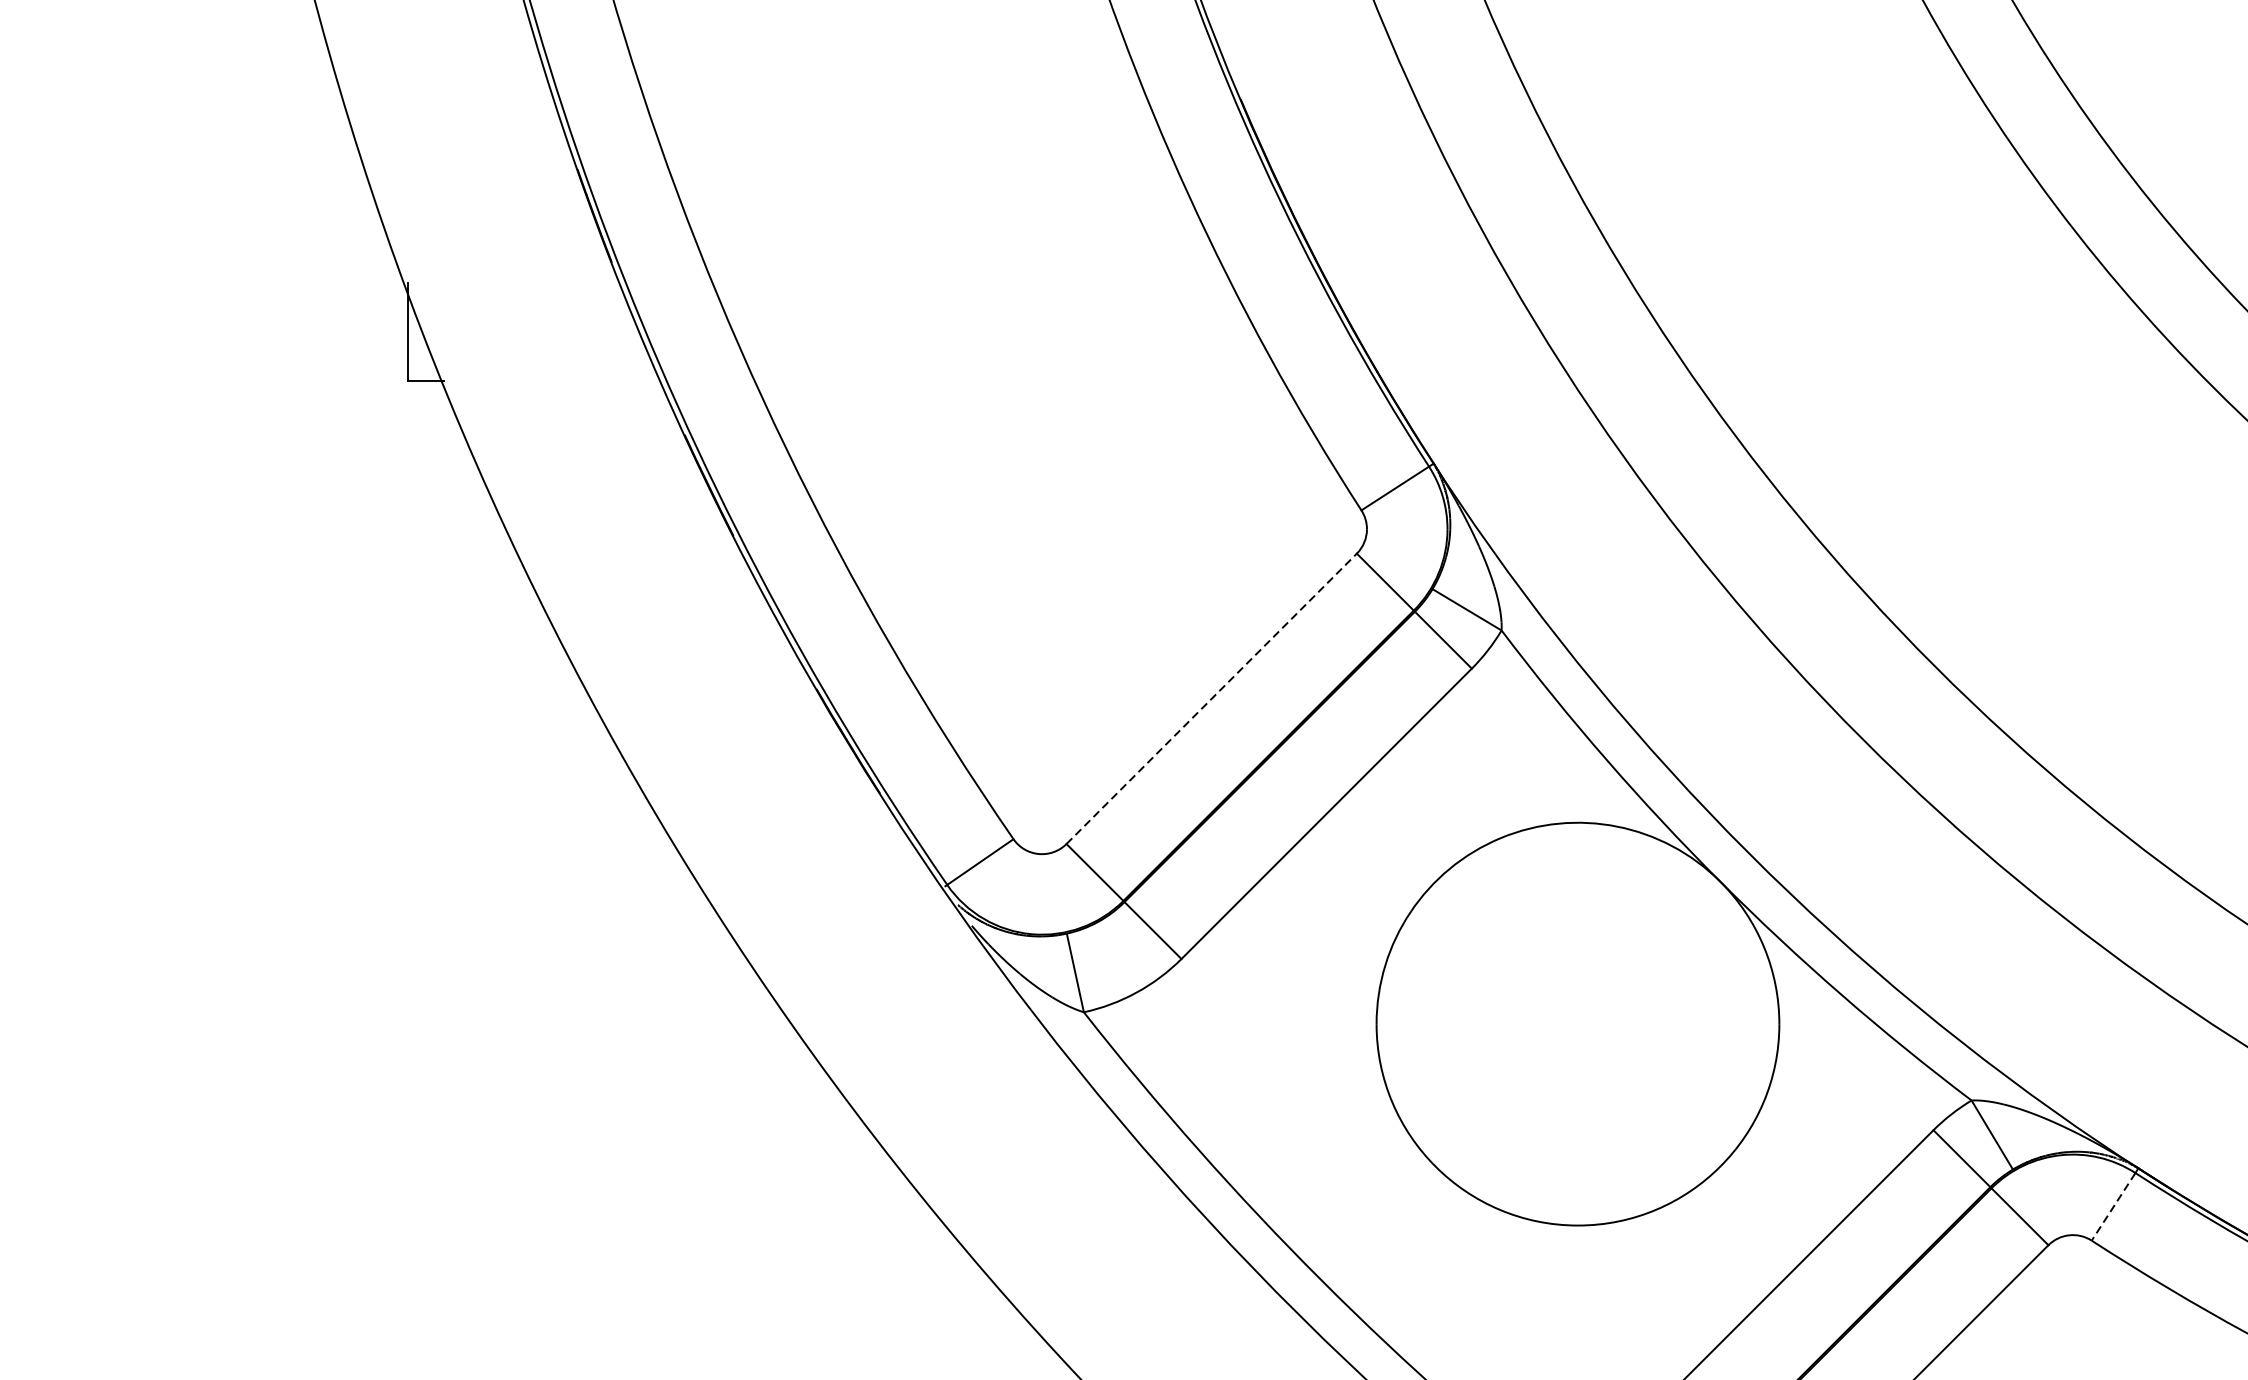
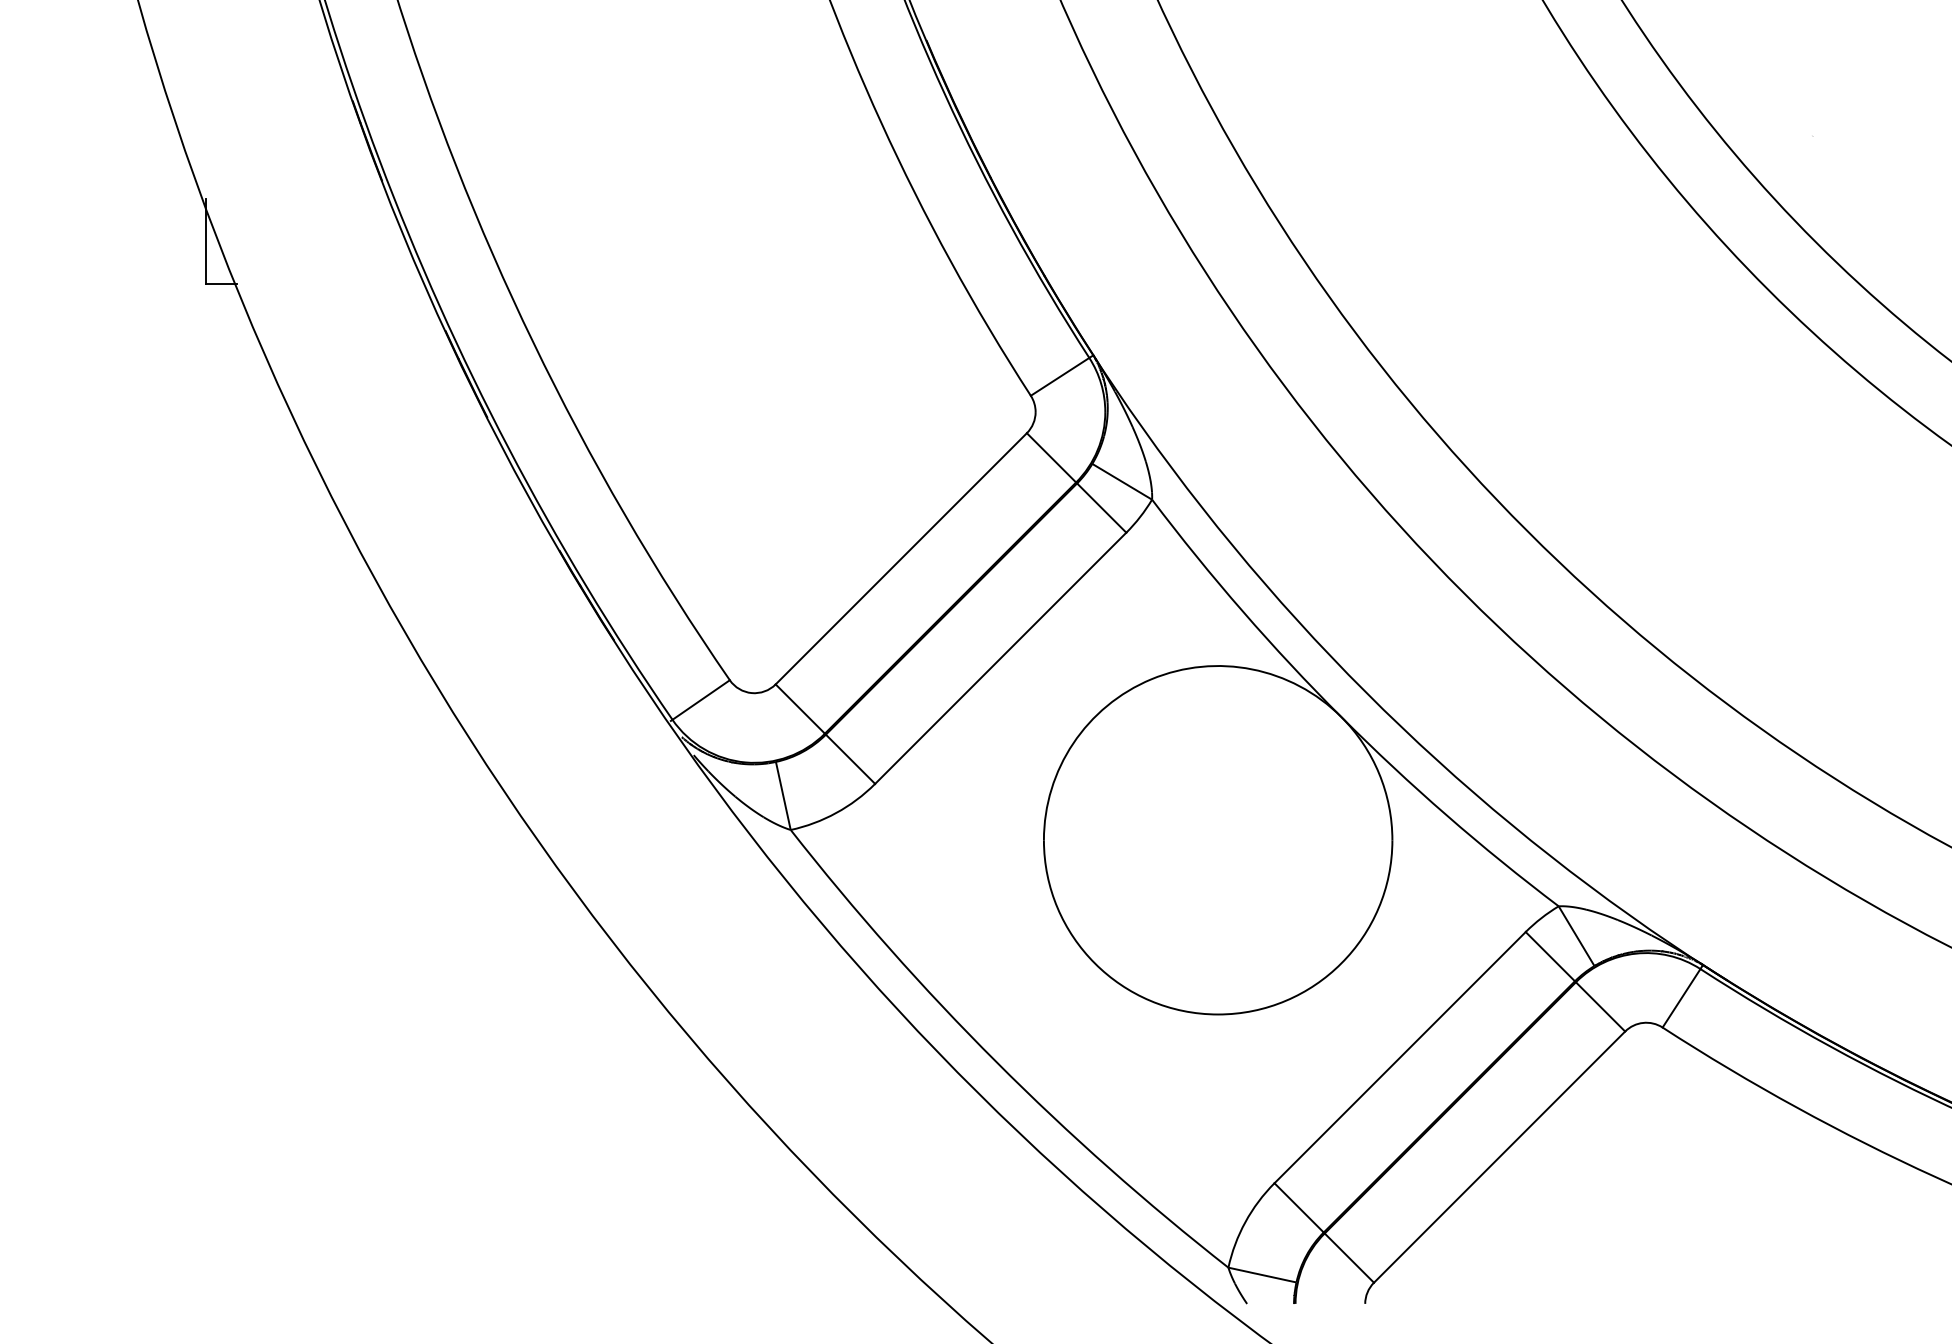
line: (1211, 698) -> (901, 558), dashed -> solid
line: (2113, 1207) -> (1681, 998), dashed -> solid

